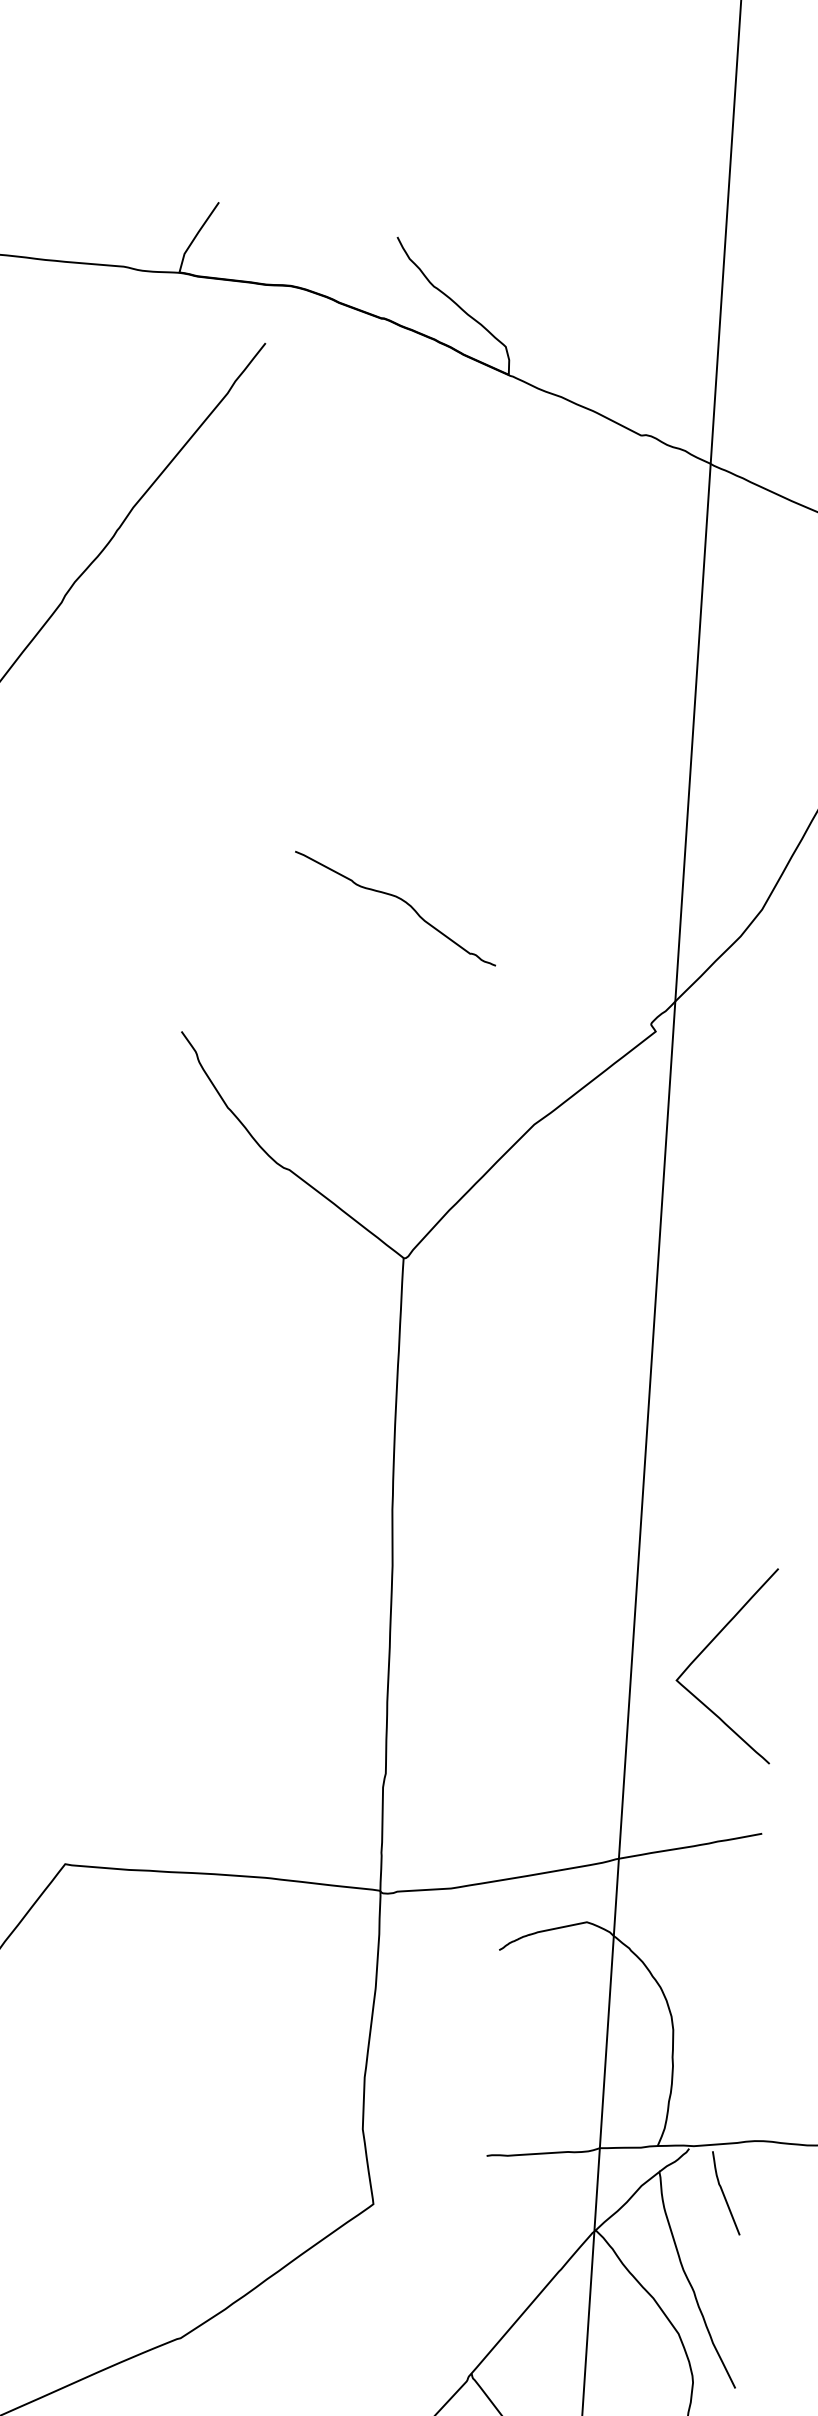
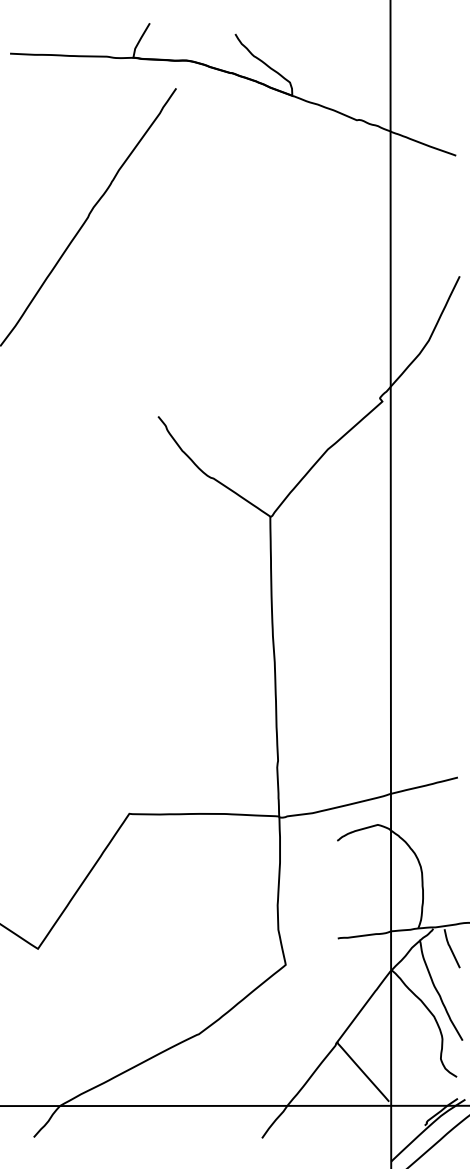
curve: (398, 900) -> (256, 347), removed
curve: (712, 1644) -> (428, 689), removed

